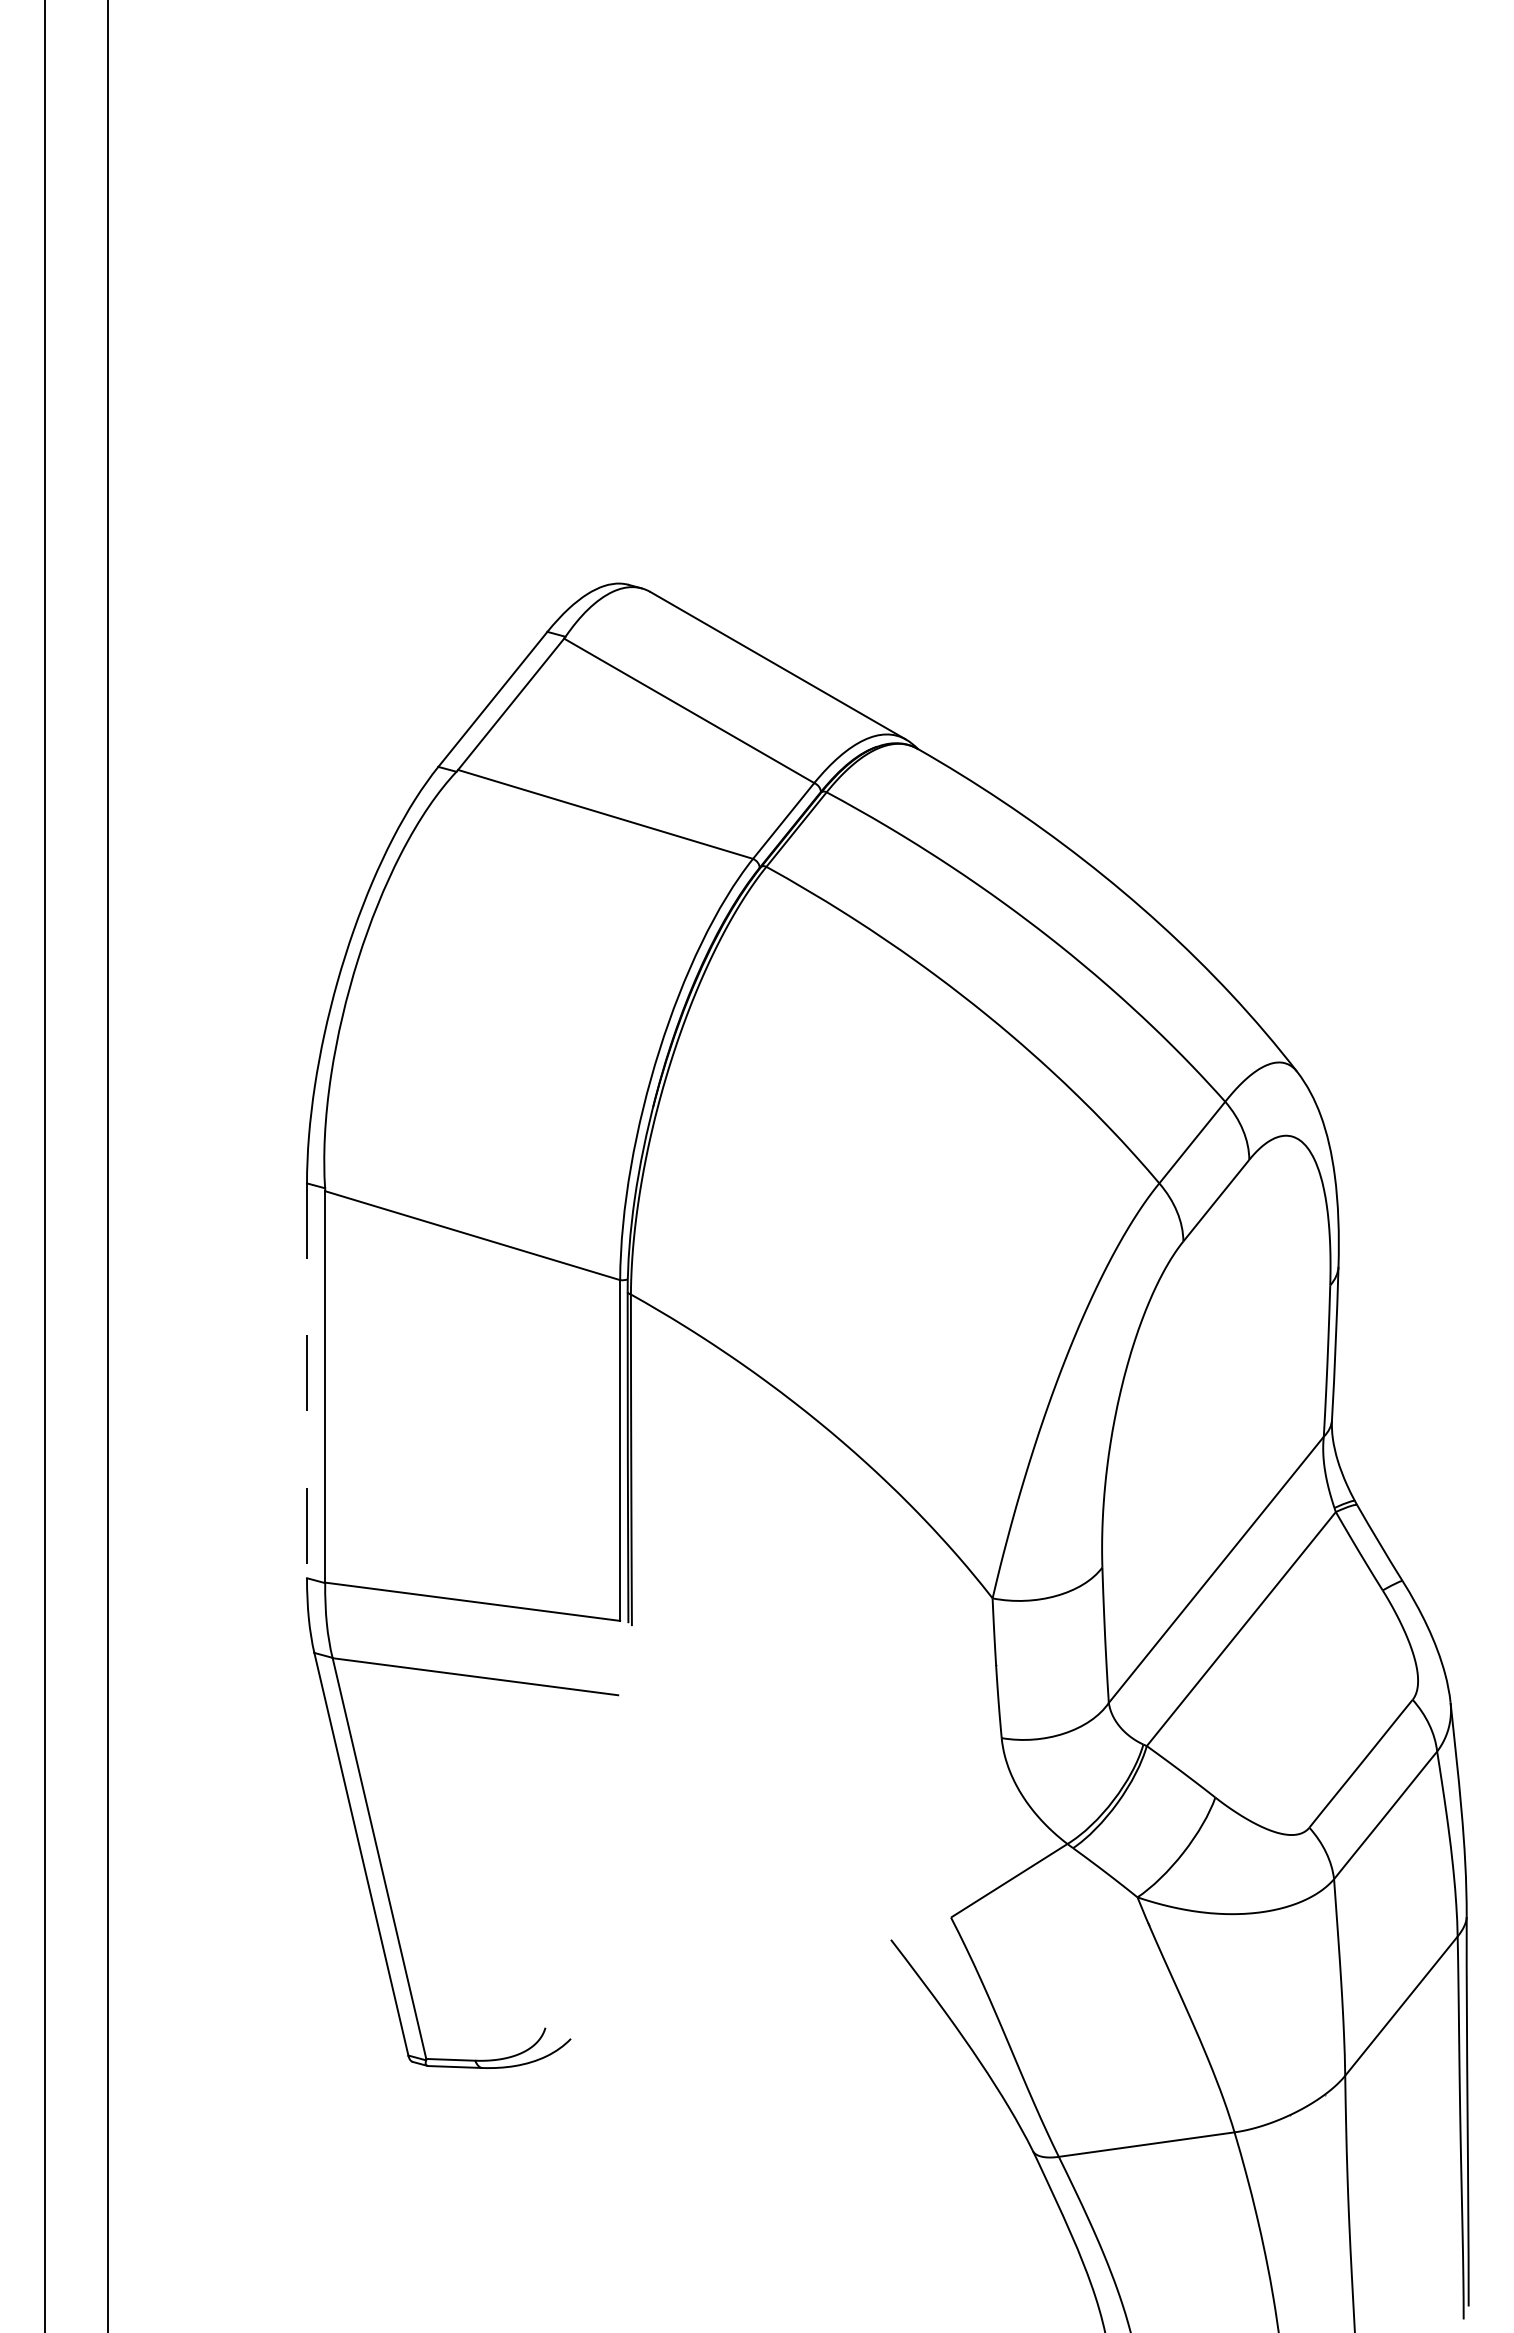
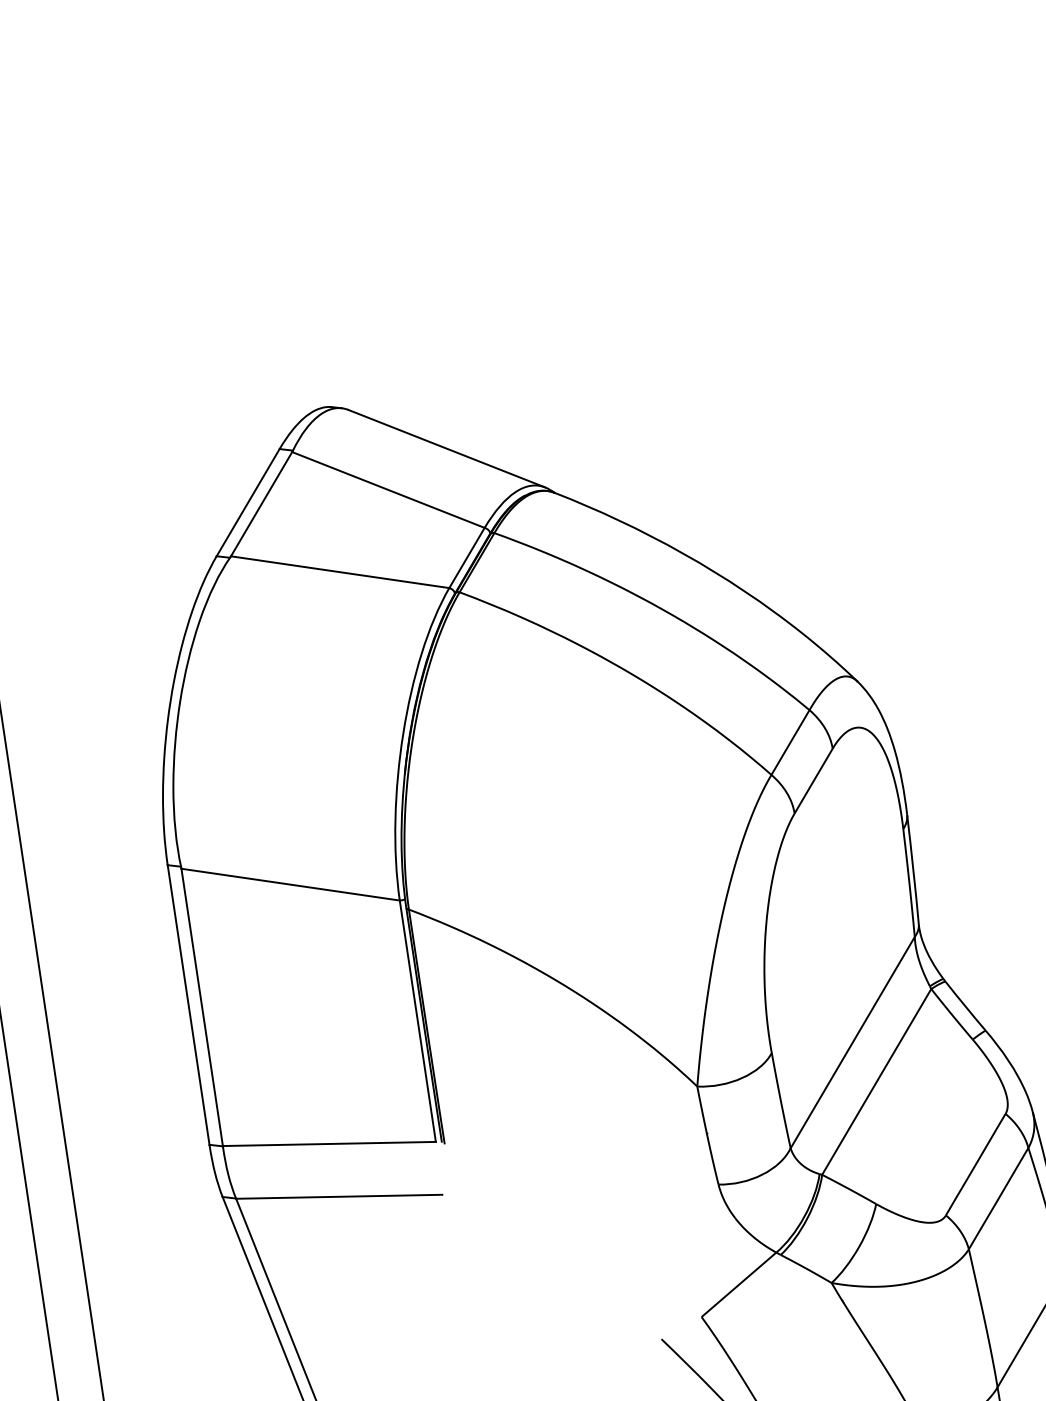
line: (307, 1381) -> (189, 1005), dashed -> solid

